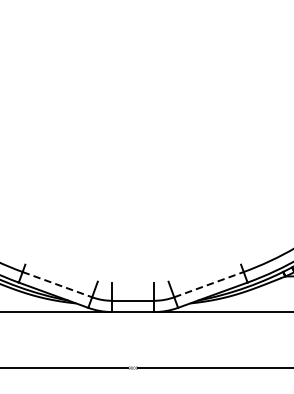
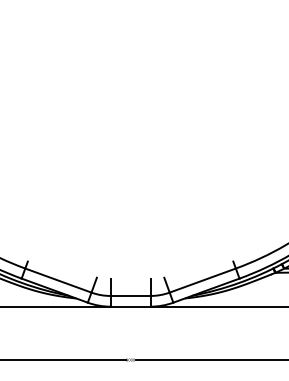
line: (57, 284) -> (58, 280), dashed -> solid
line: (209, 284) -> (203, 280), dashed -> solid

